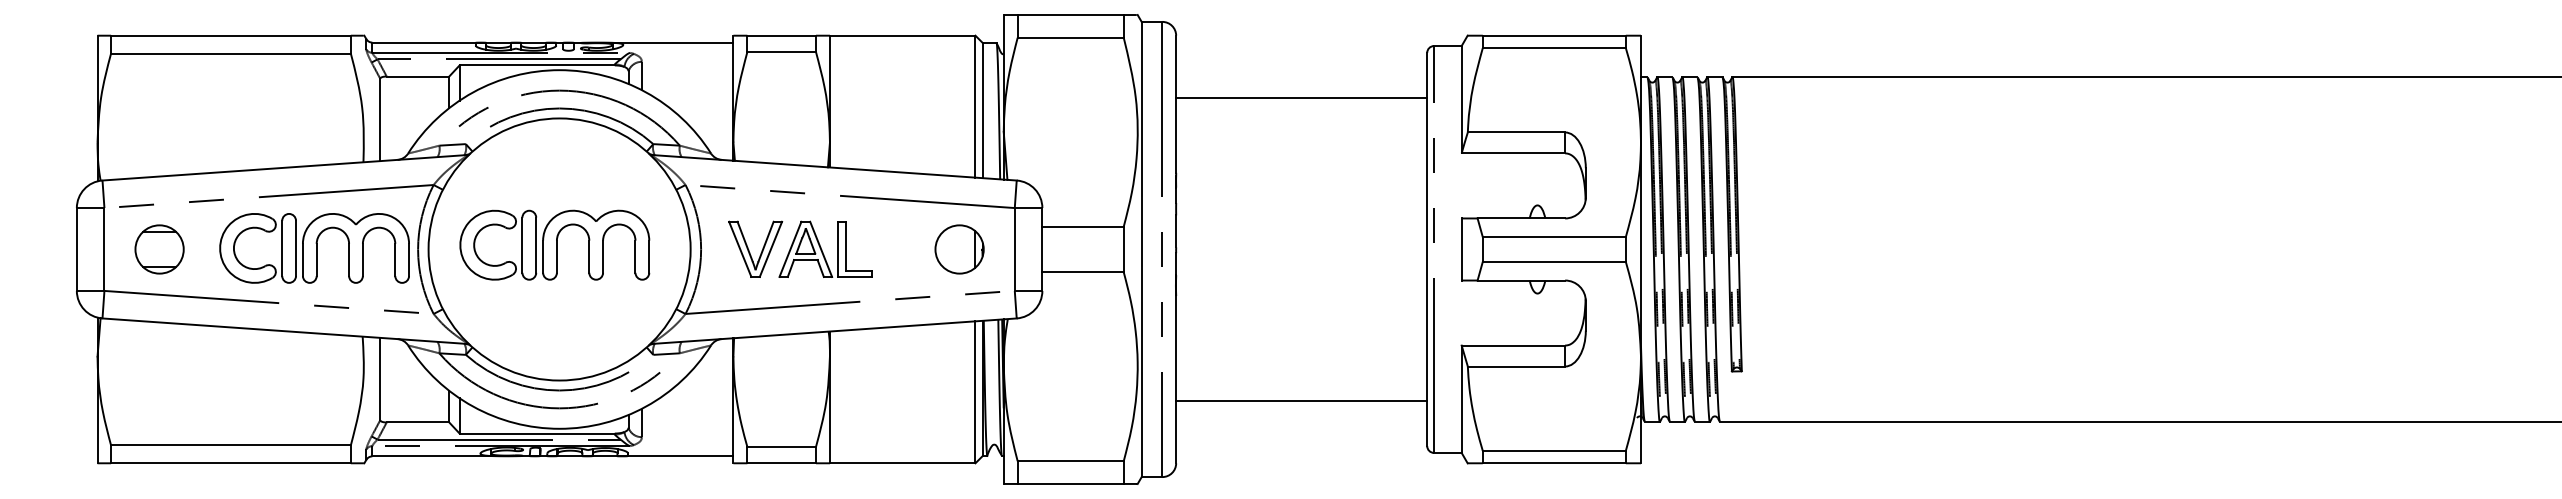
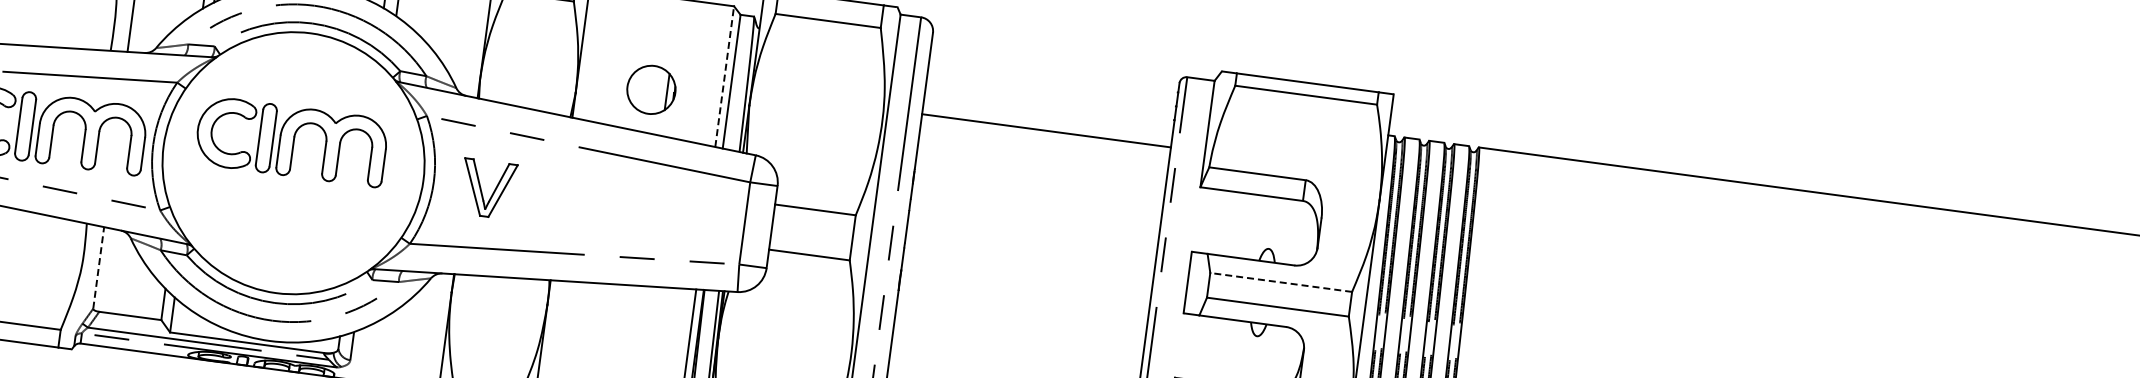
line: (1301, 97) -> (1046, 130), moved
line: (975, 106) -> (724, 76), solid -> dashed
line: (1554, 237) -> (1281, 282), solid -> dashed
part: (554, 244) -> (291, 140), moved
part: (825, 248) -> (557, 197), removed
part: (959, 249) -> (651, 89), moved
line: (380, 378) -> (98, 267), solid -> dashed

